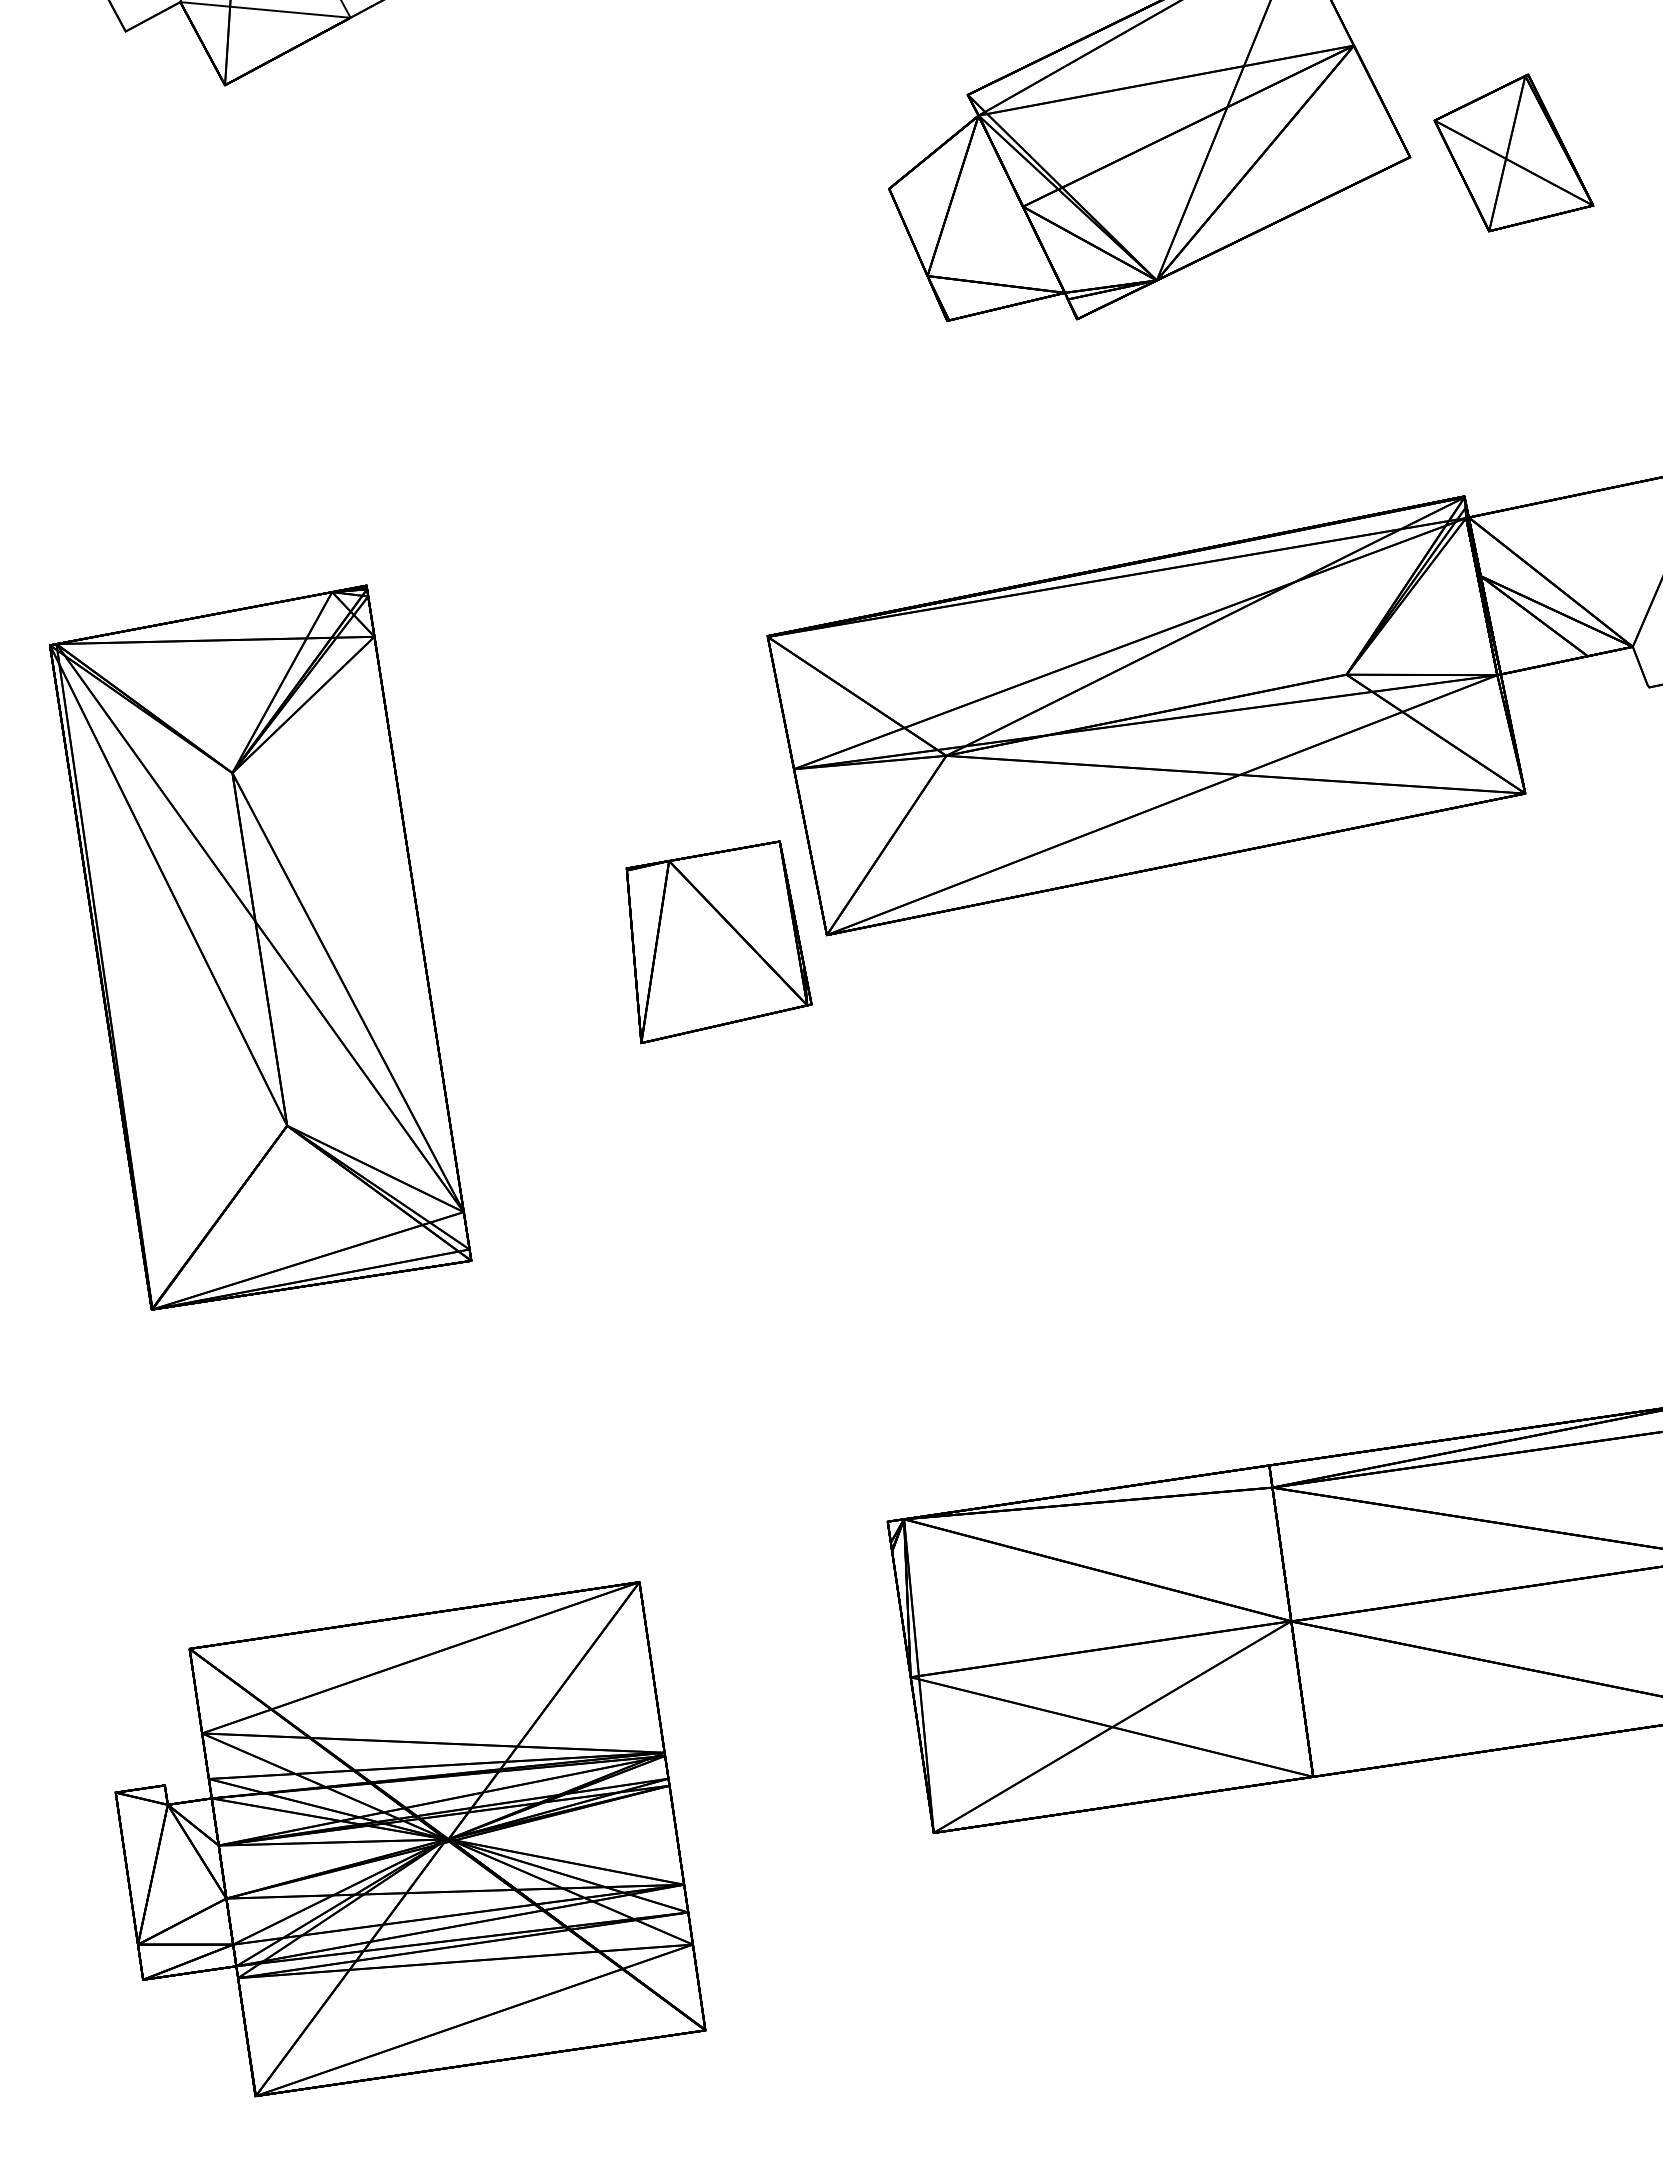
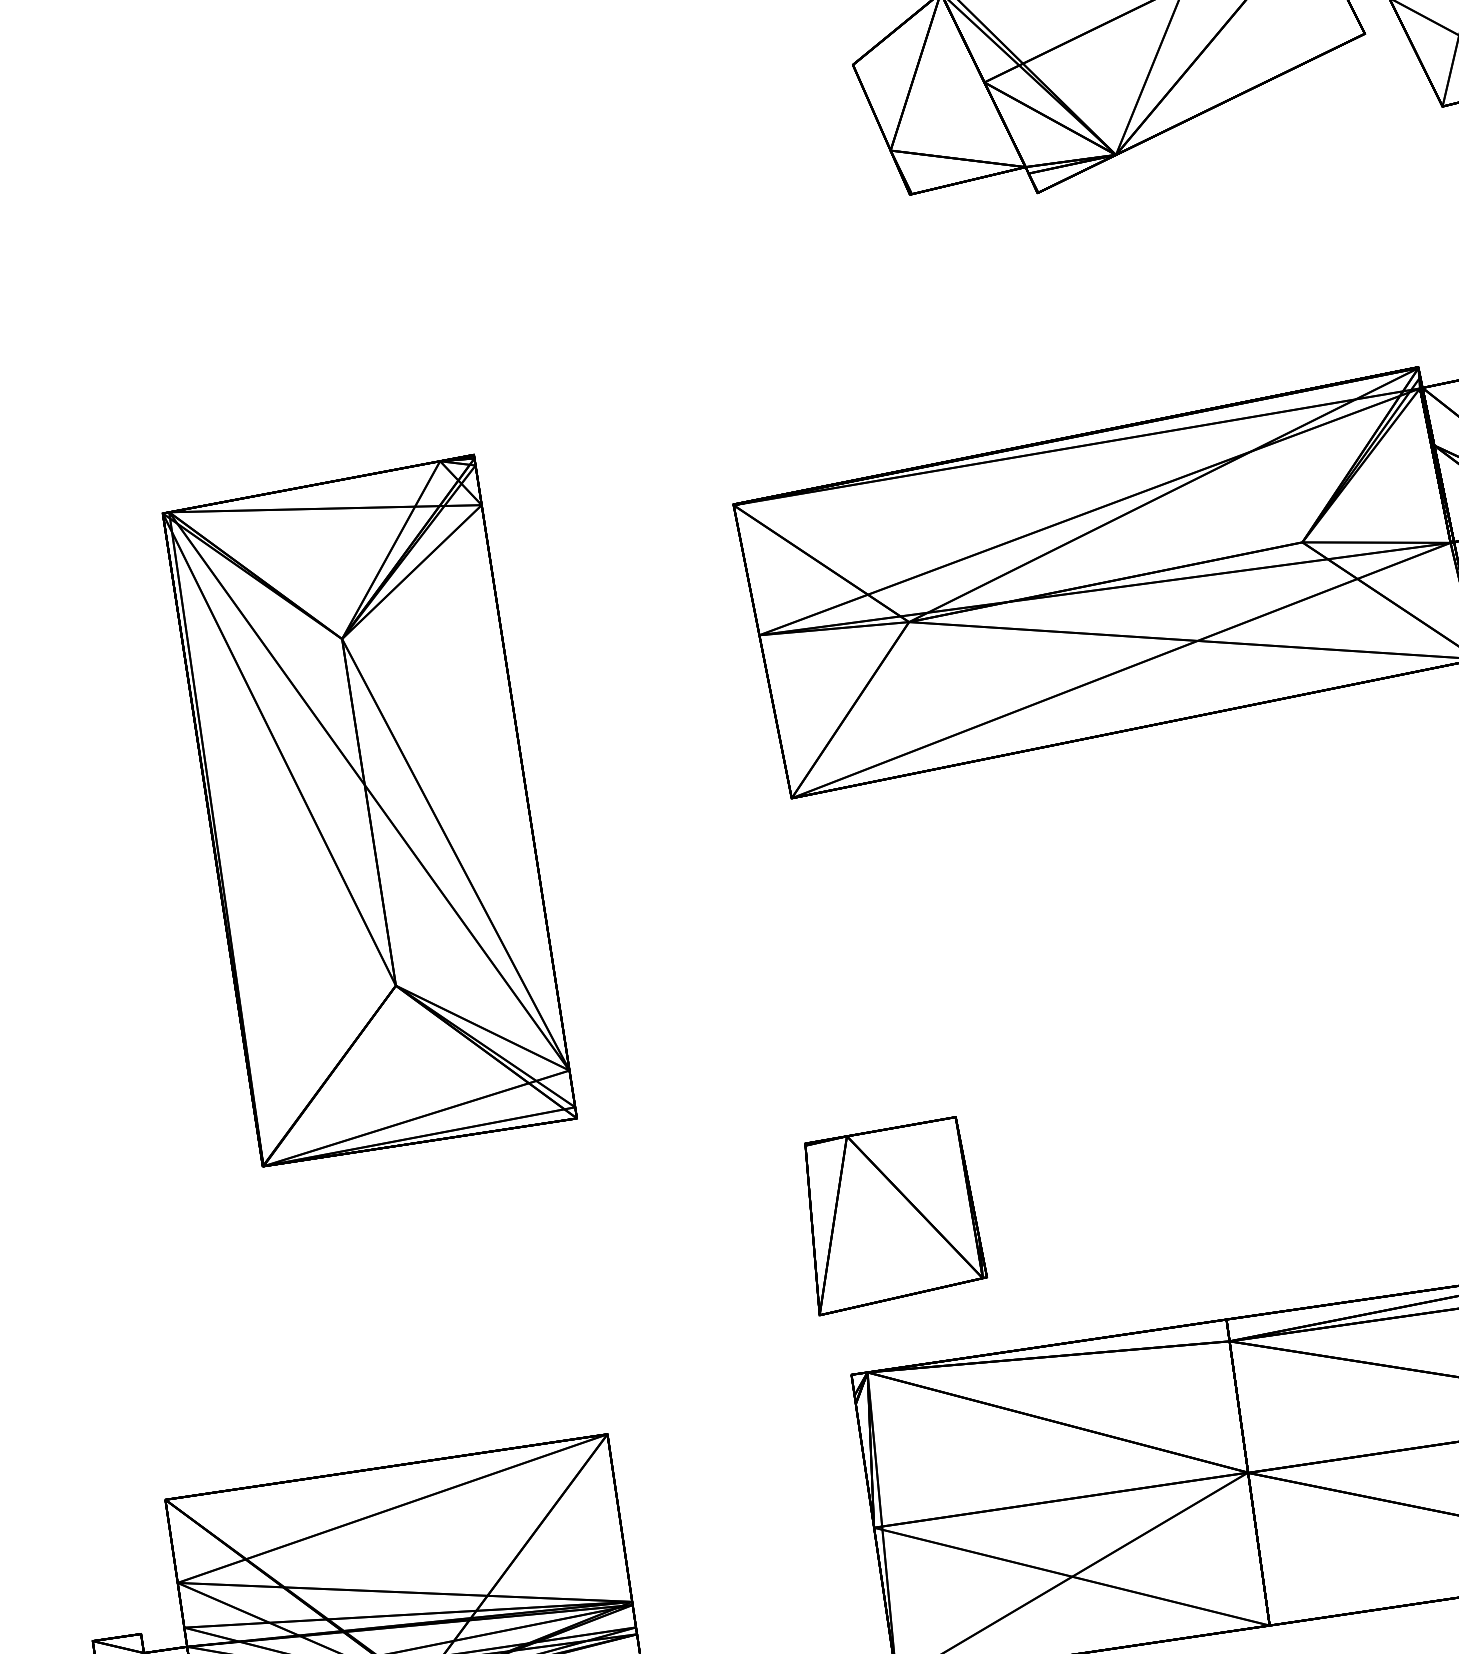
part: (718, 942) -> (895, 1216), moved
part: (260, 947) -> (369, 810), moved

